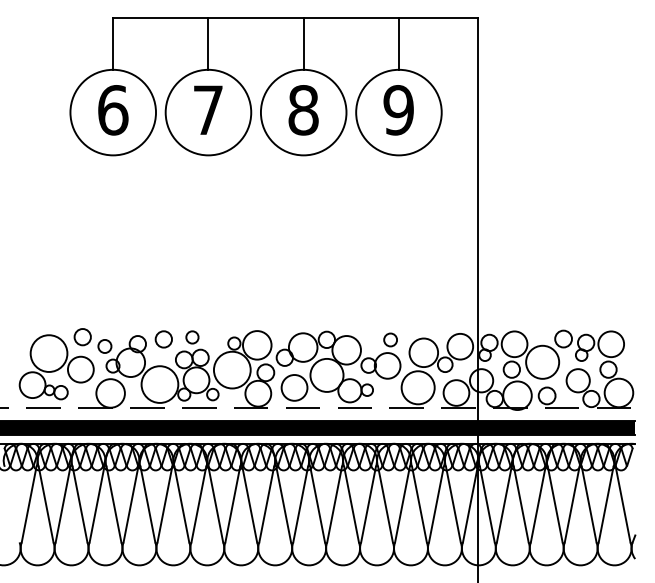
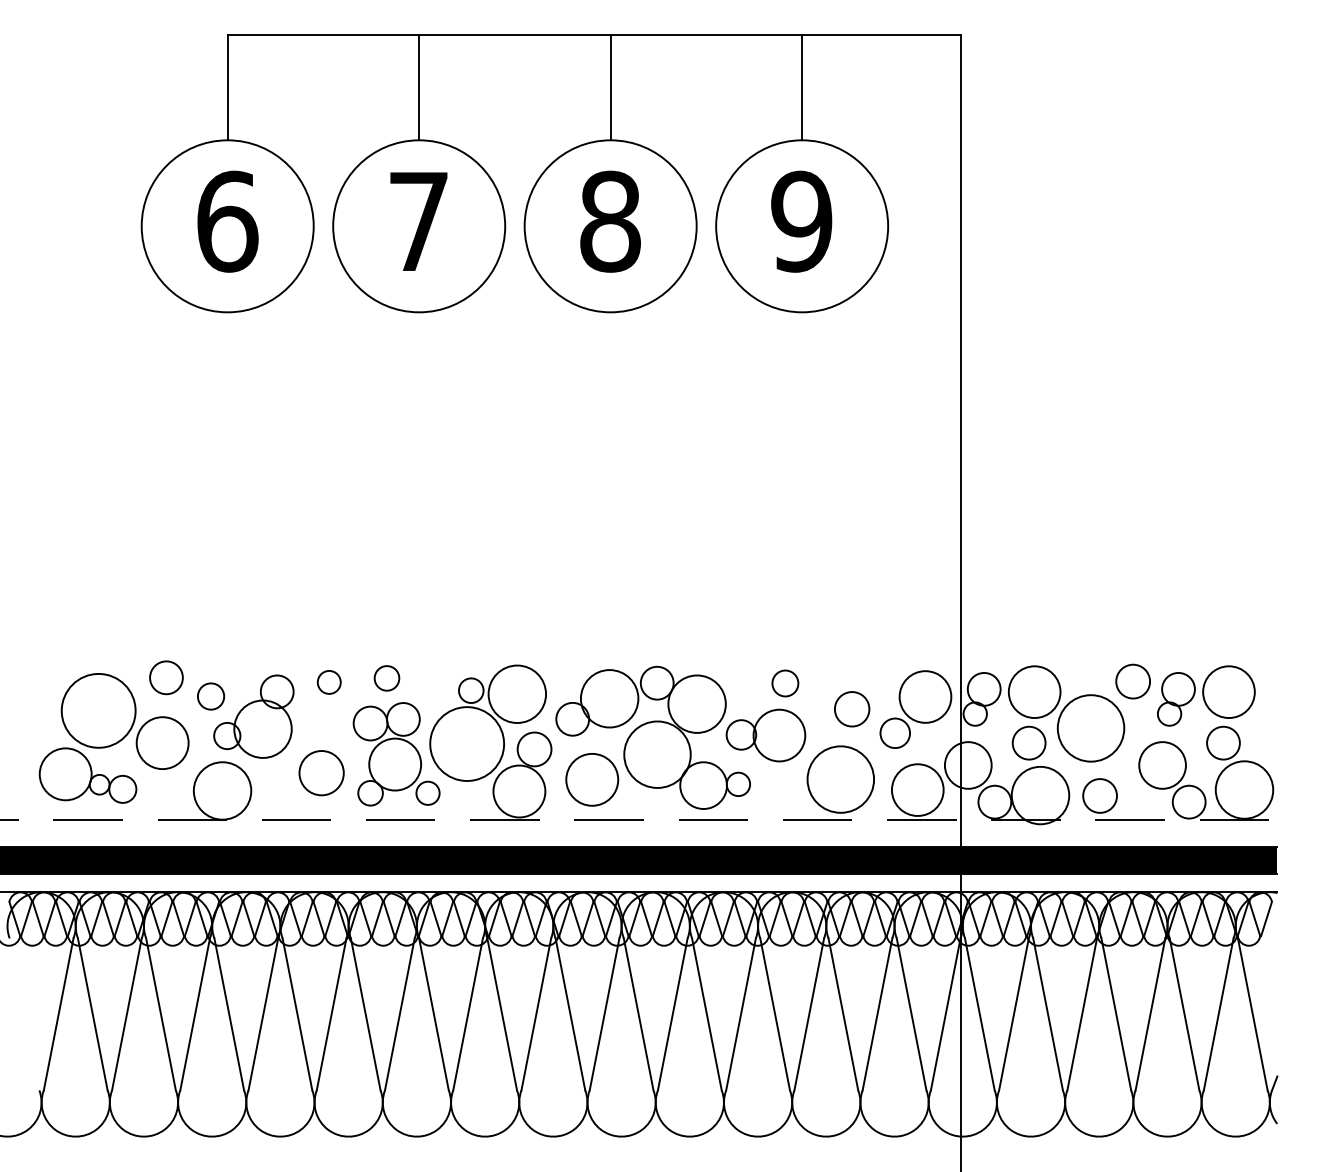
circle: (163, 339) -> (328, 682), size x0.7
circle: (423, 352) -> (851, 708), size x0.6
circle: (159, 384) -> (320, 772), size x0.6

